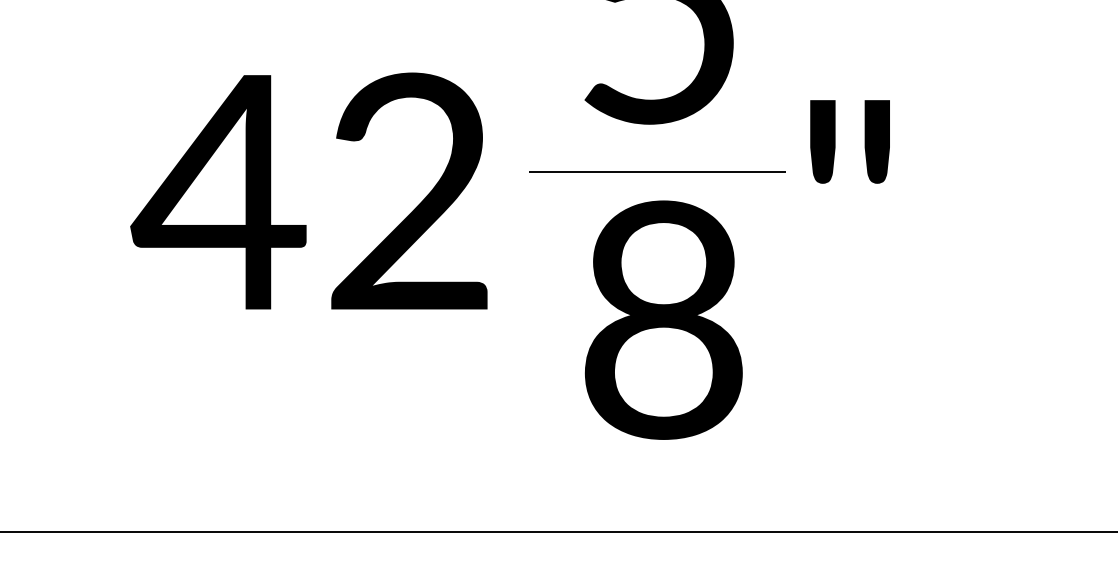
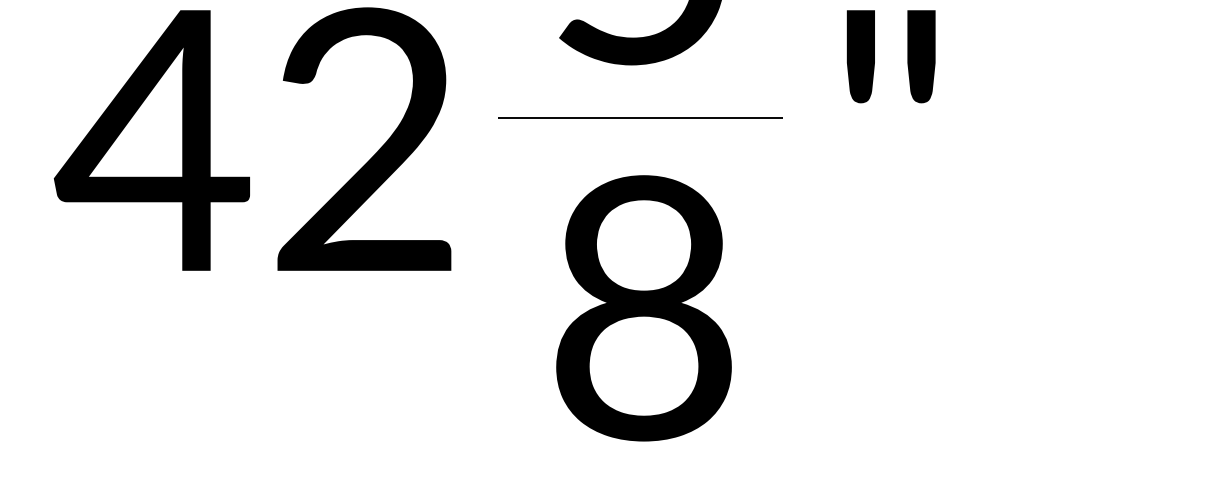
text: (849, 141) -> (890, 56), moved
text: (663, 319) -> (643, 307), moved

